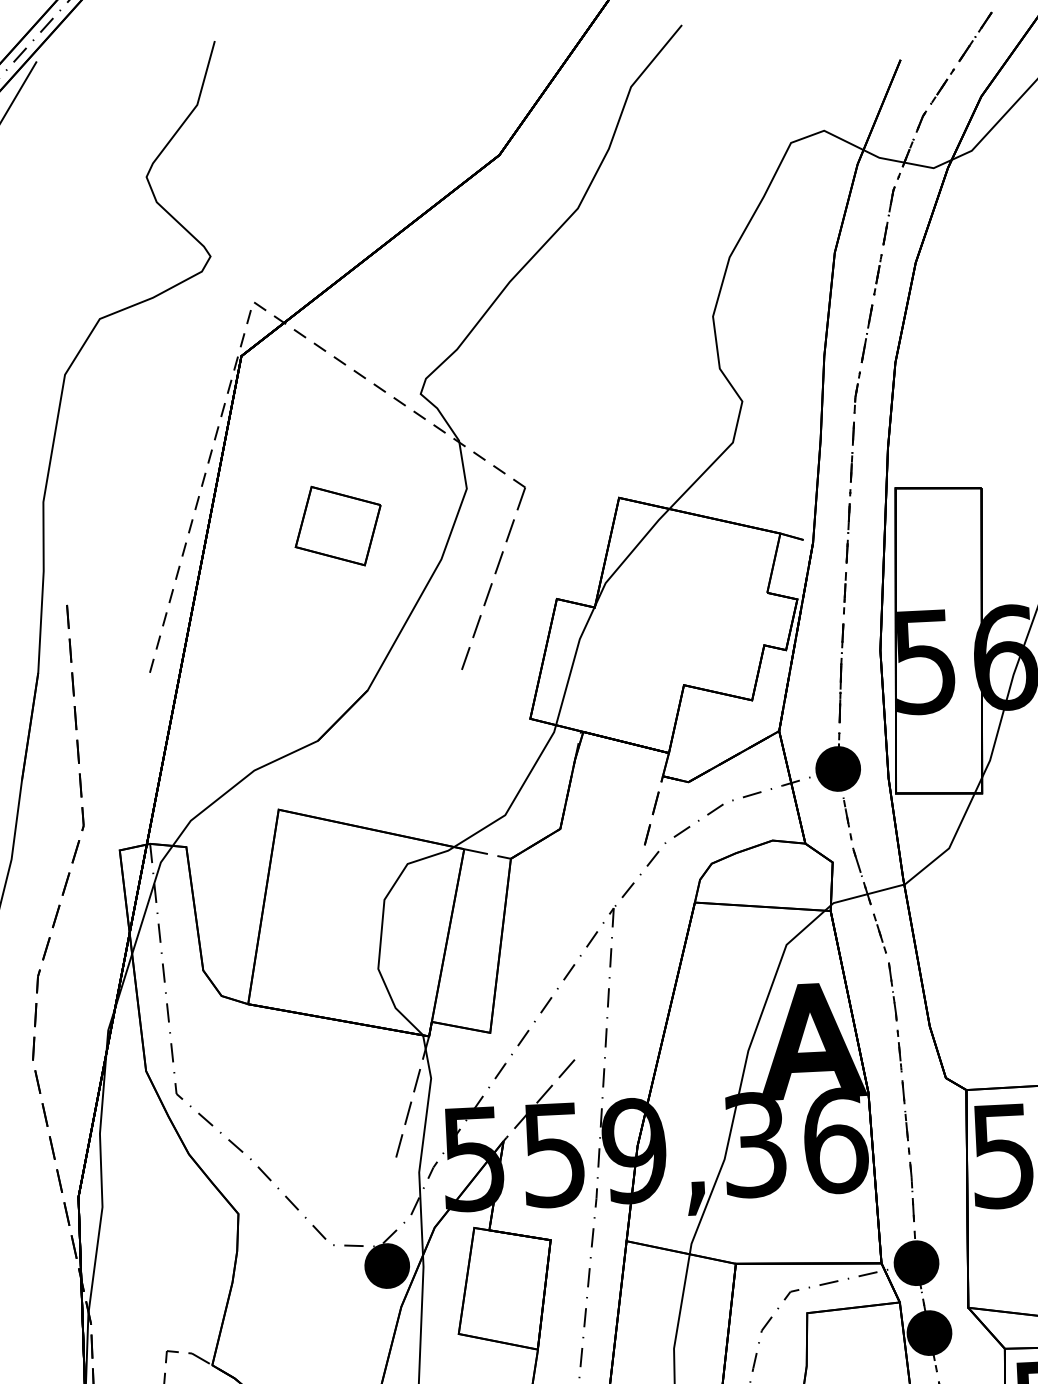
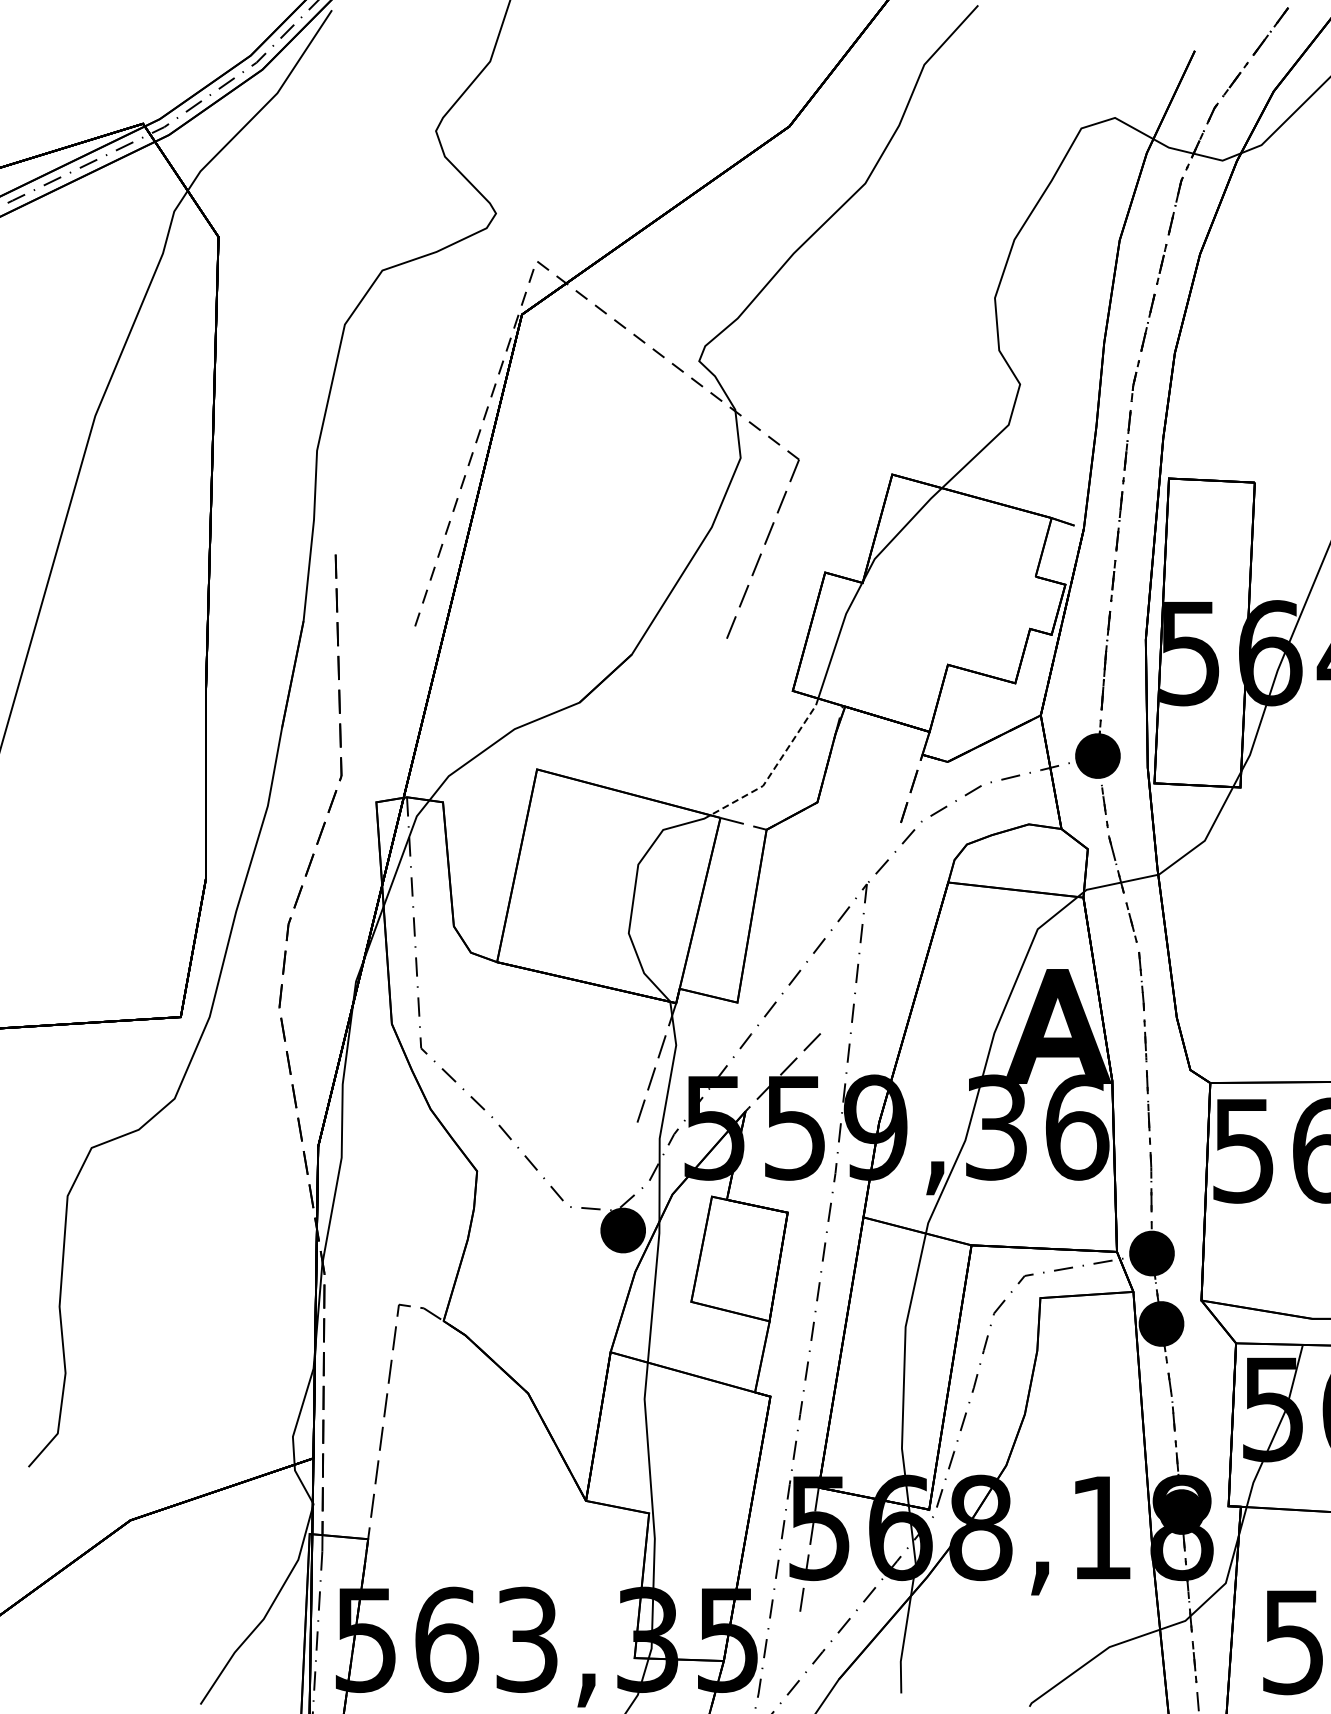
part: (337, 525) -> (609, 488), removed
line: (516, 796) -> (775, 767), solid -> dashed

